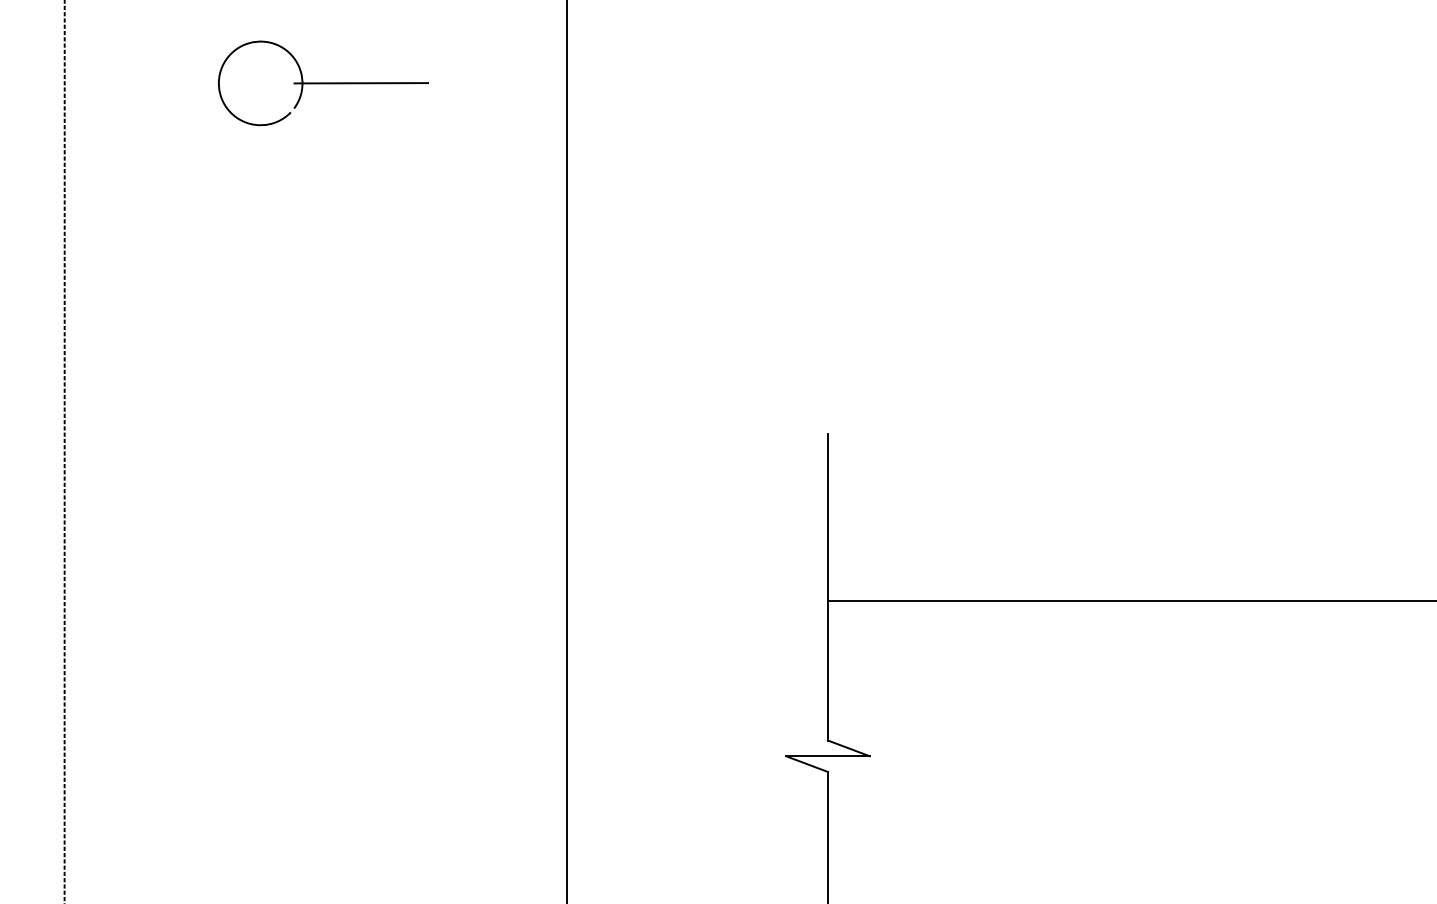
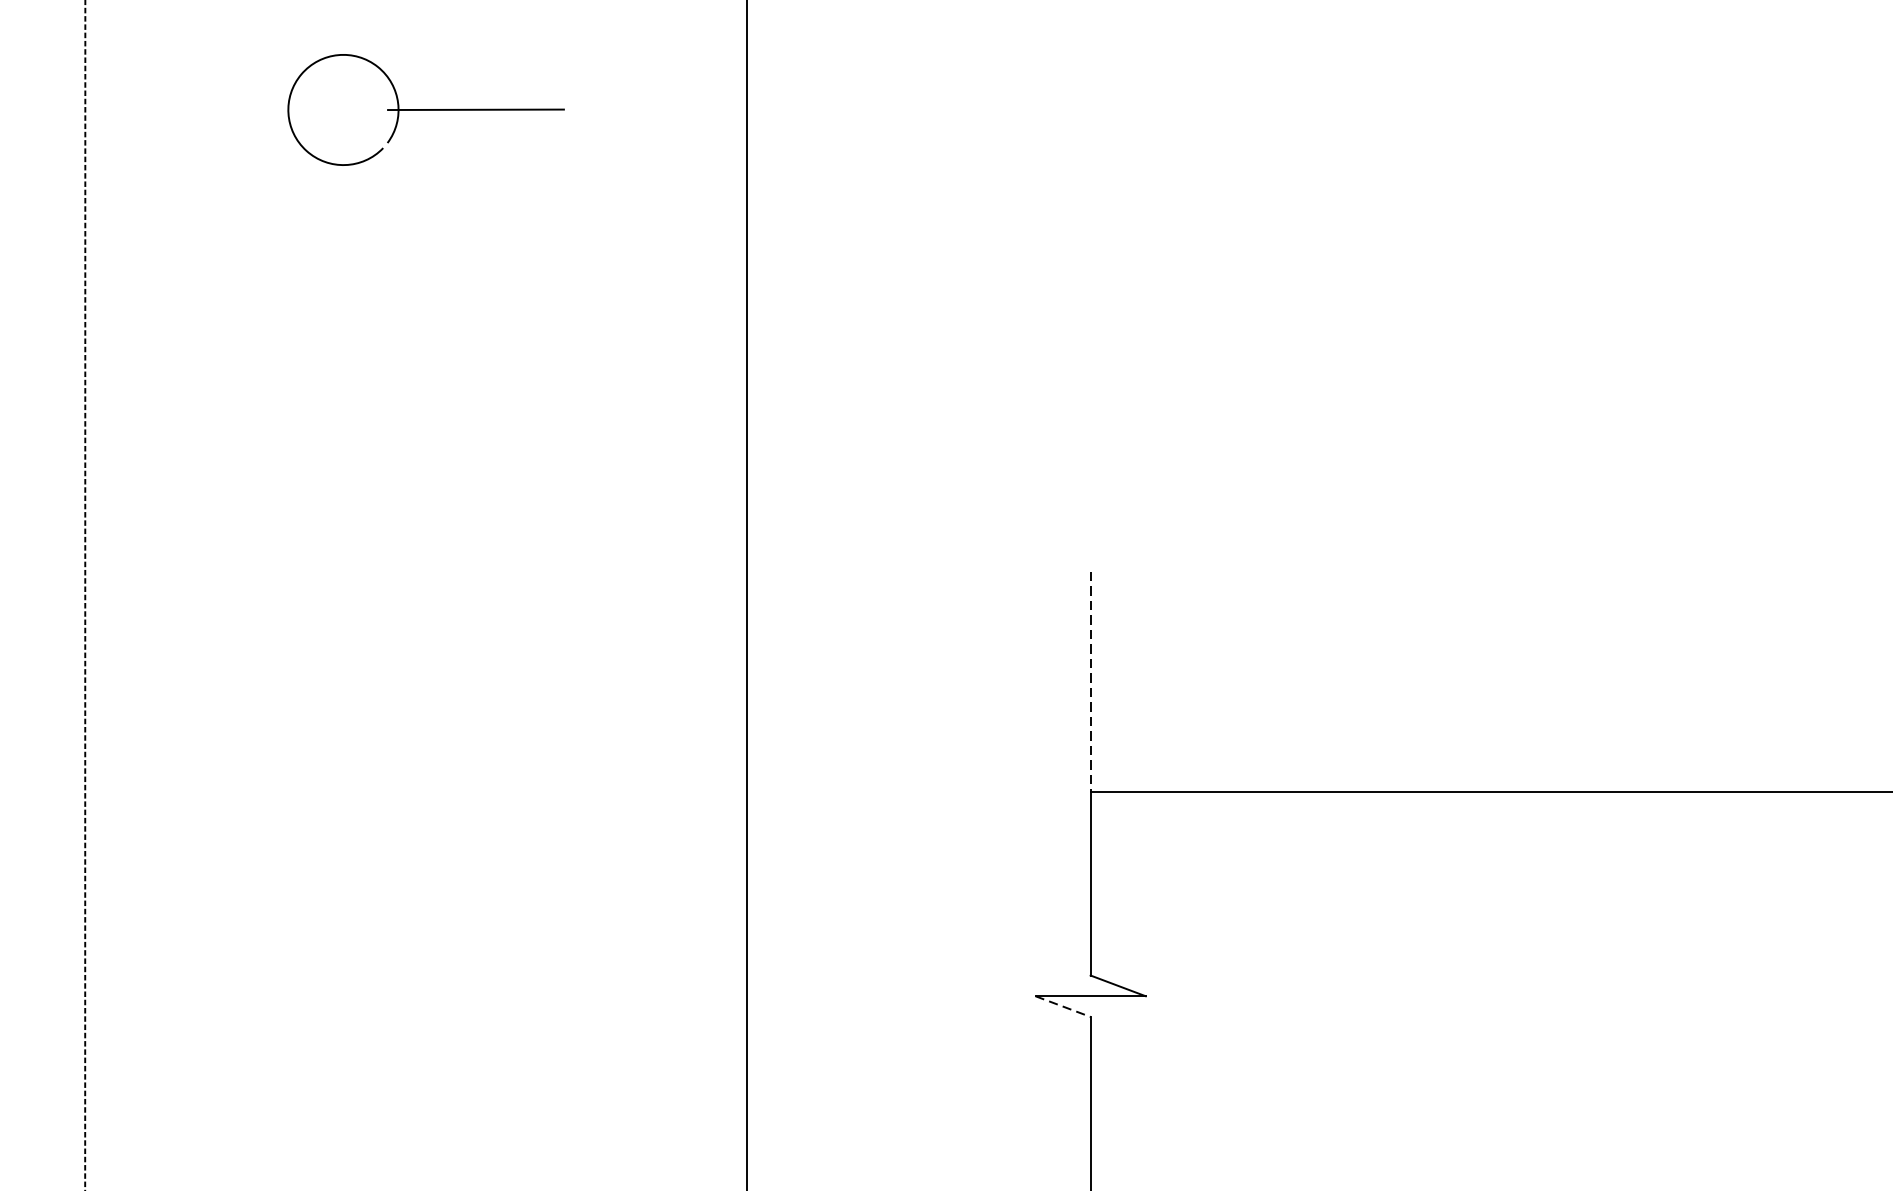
line: (827, 517) -> (1090, 681), solid -> dashed
line: (807, 764) -> (1063, 1007), solid -> dashed

